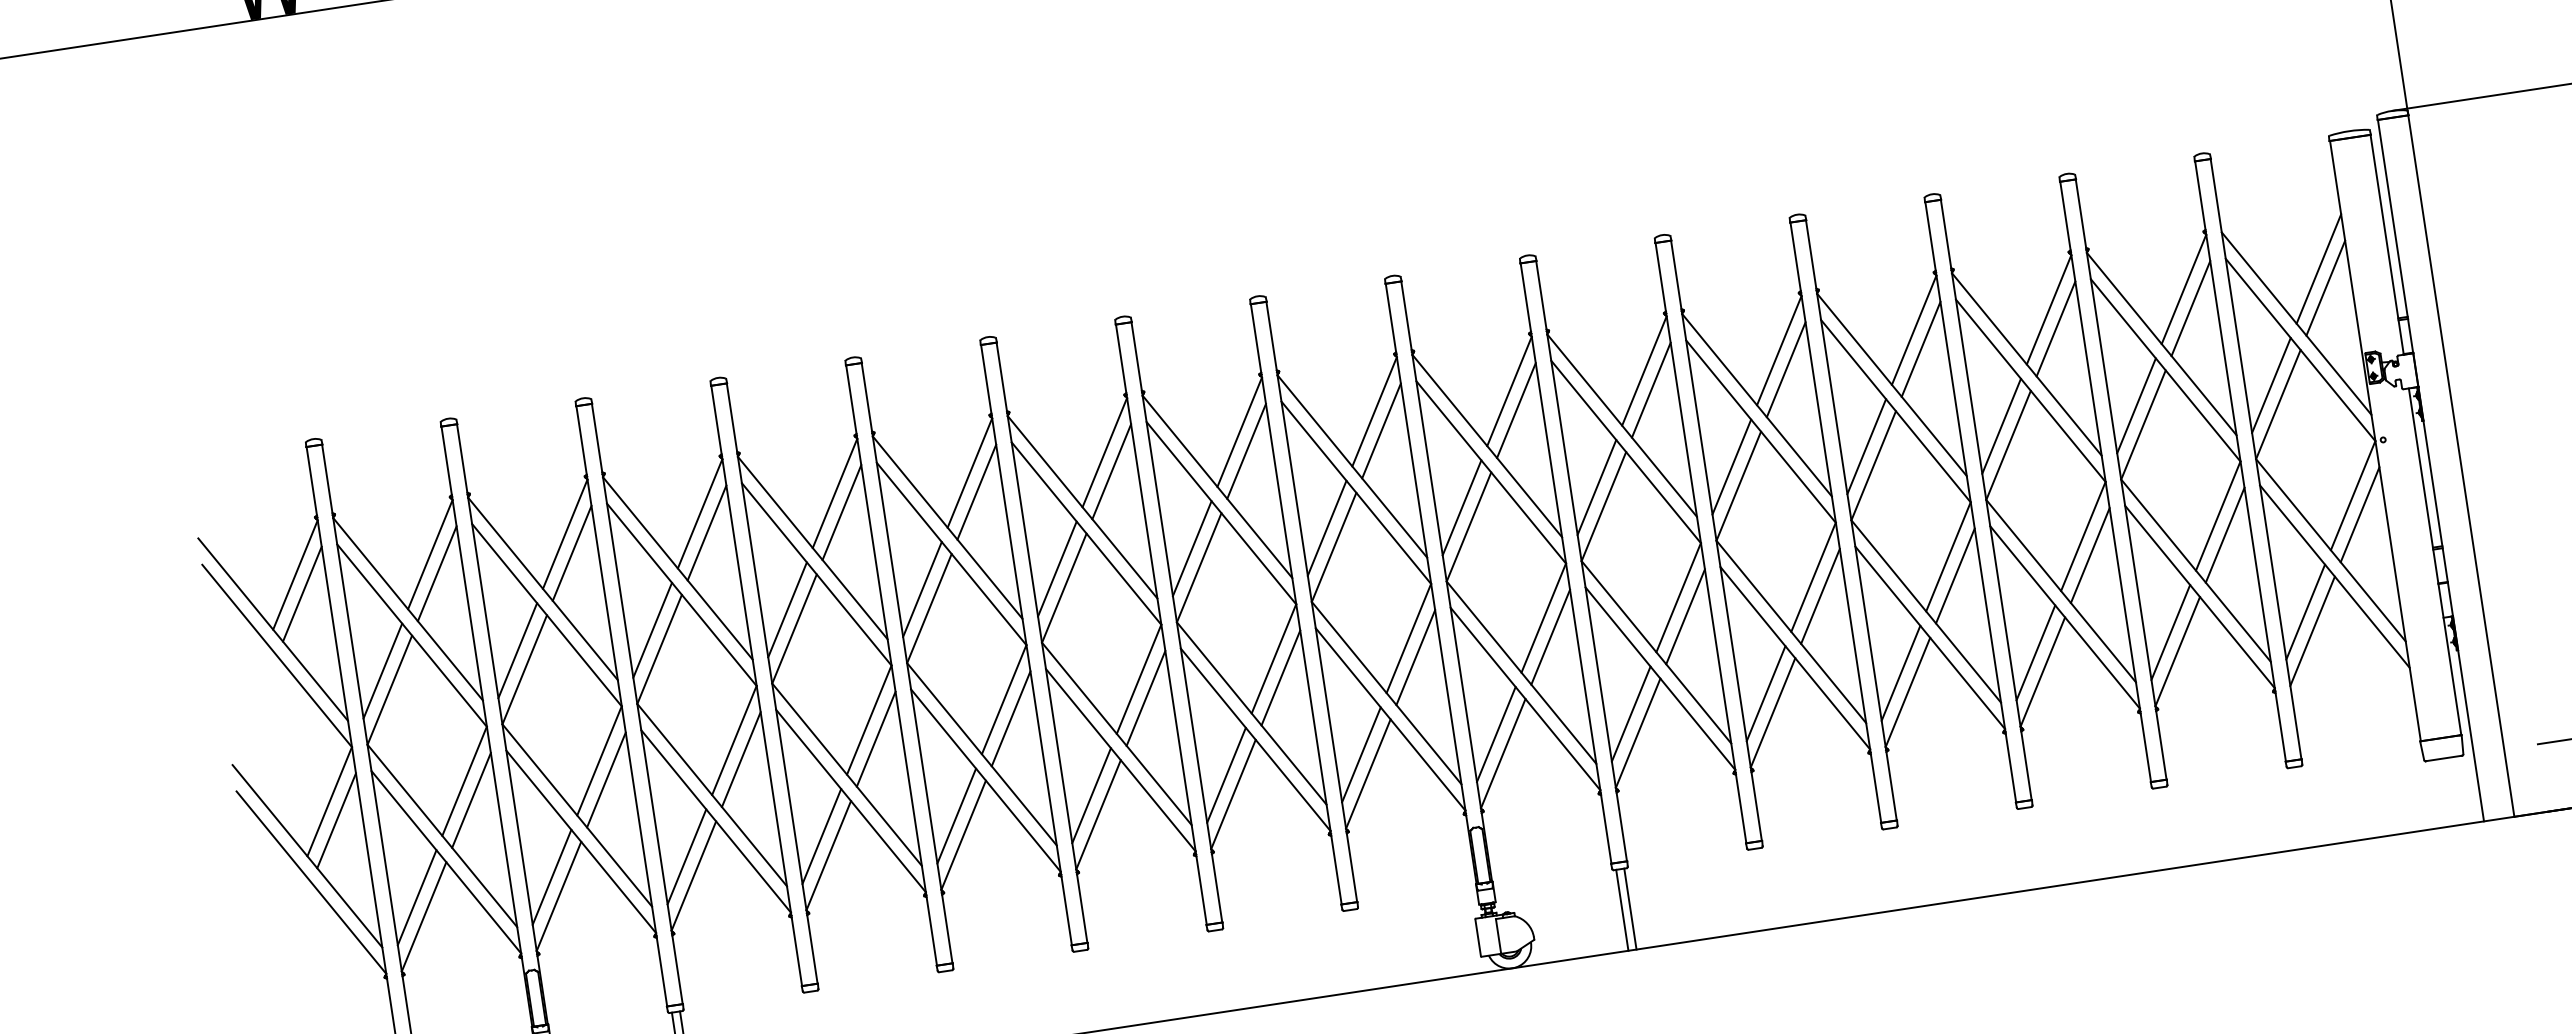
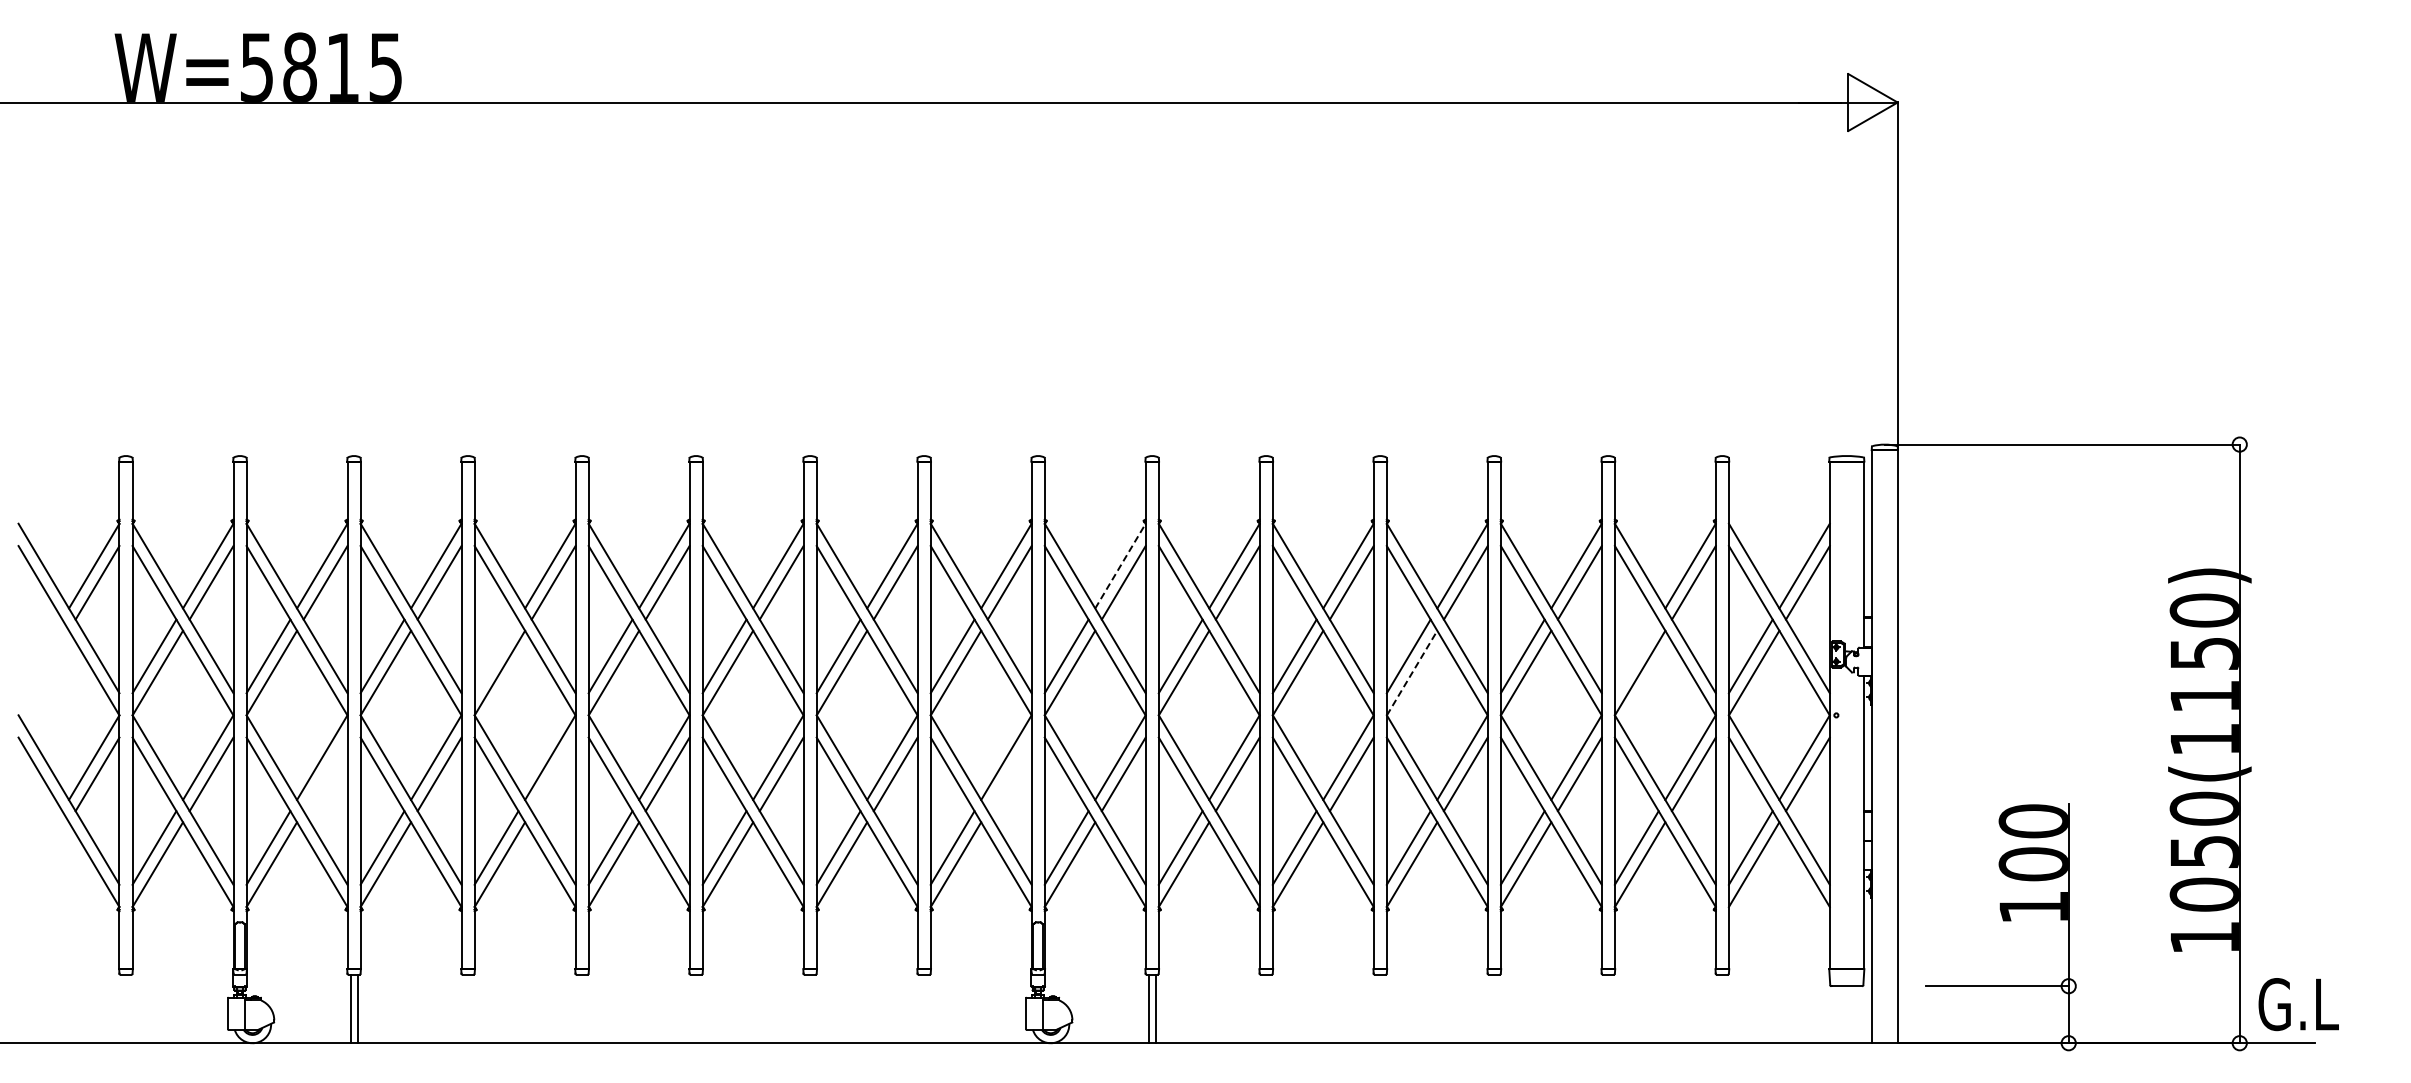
line: (1509, 390) -> (1120, 565), solid -> dashed
line: (2136, 406) -> (1636, 656), removed
line: (1874, 465) -> (1412, 672), solid -> dashed
line: (787, 609) -> (496, 656), removed
line: (1415, 657) -> (1009, 774), removed
line: (876, 739) -> (553, 774), removed
line: (606, 780) -> (325, 774), removed

